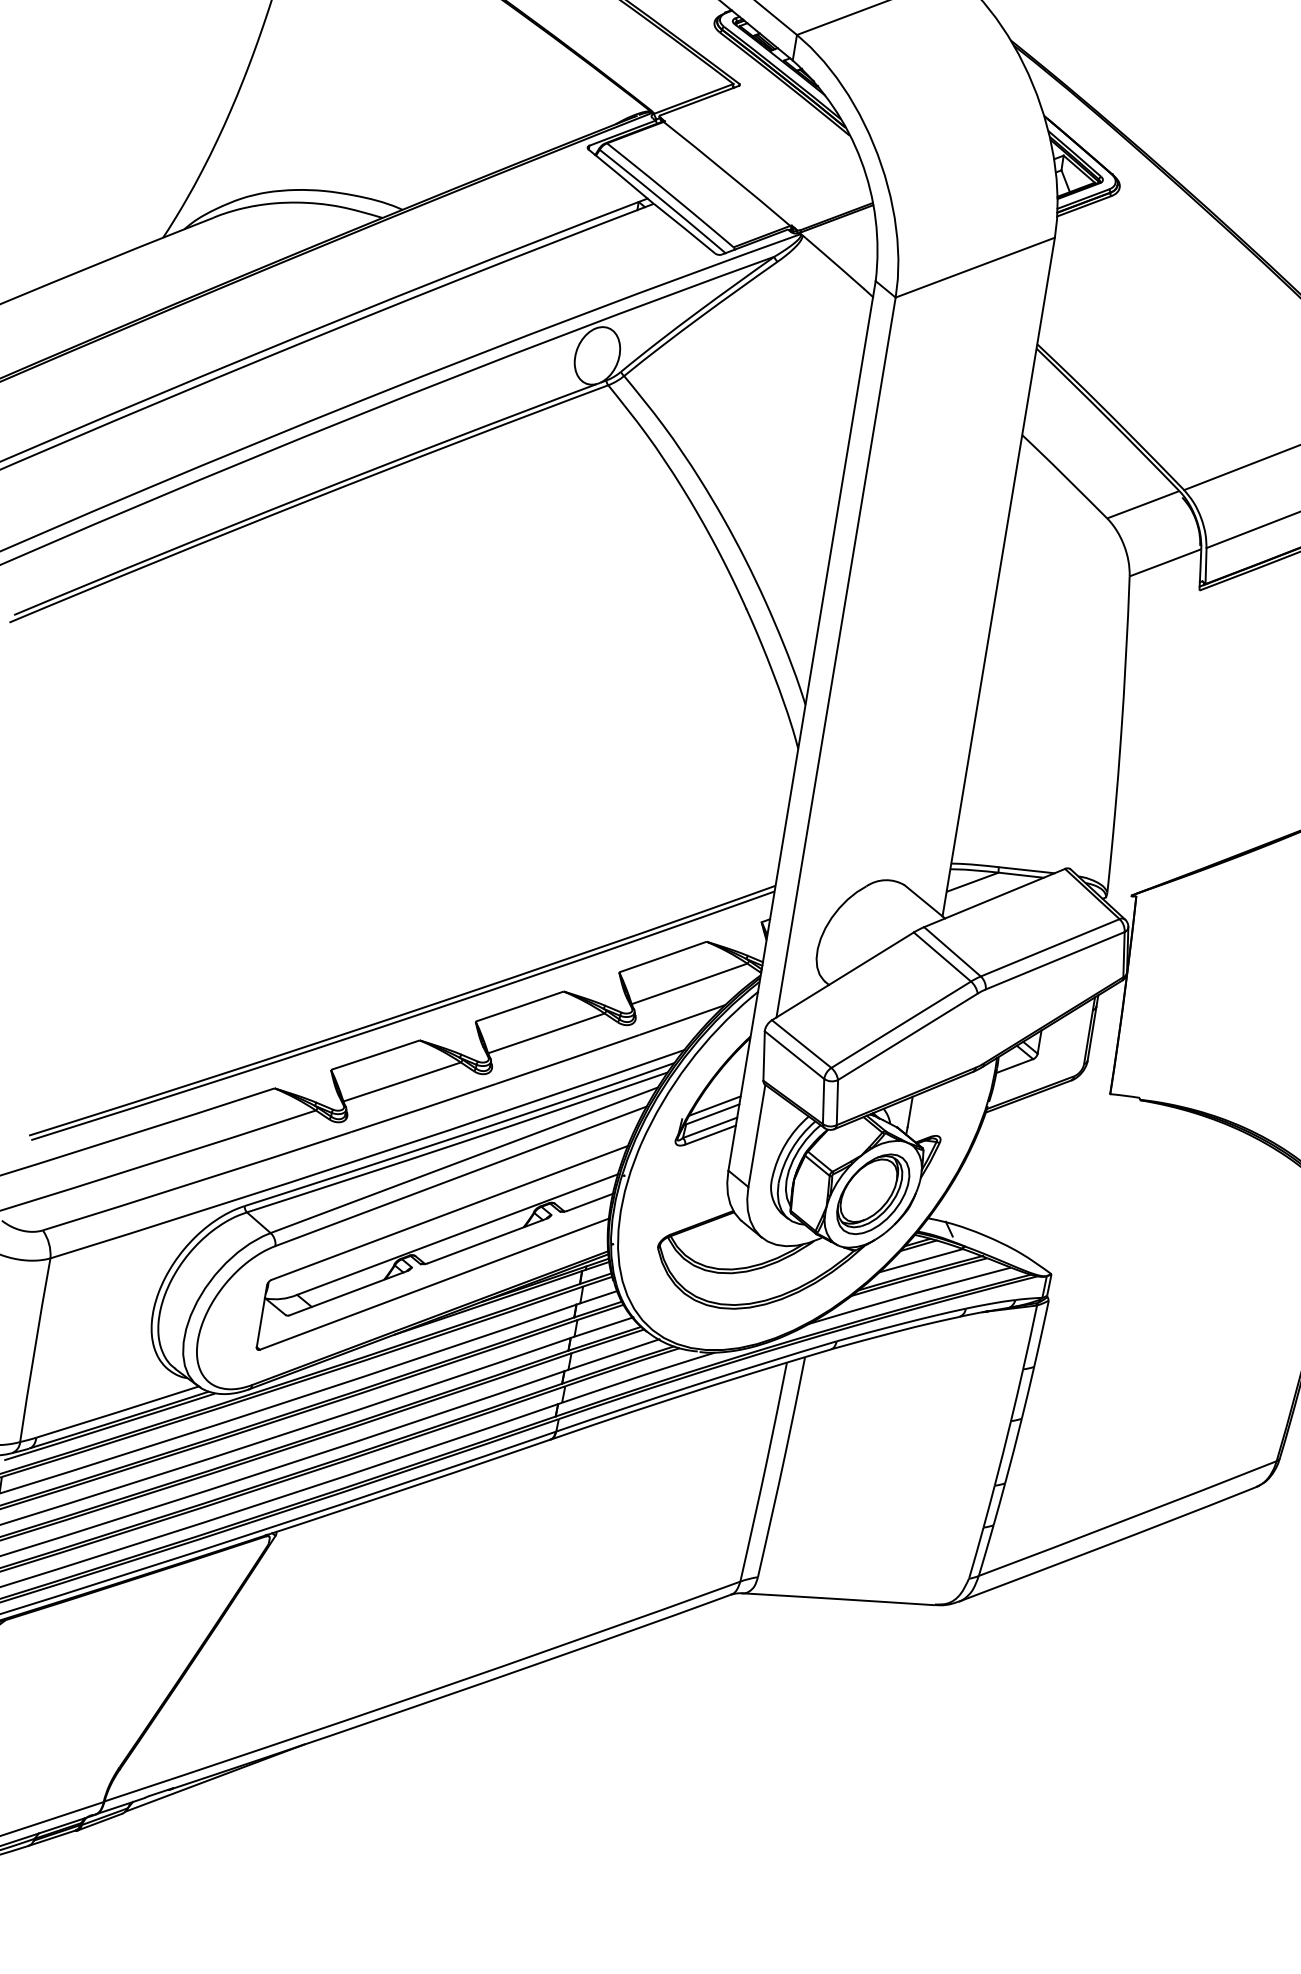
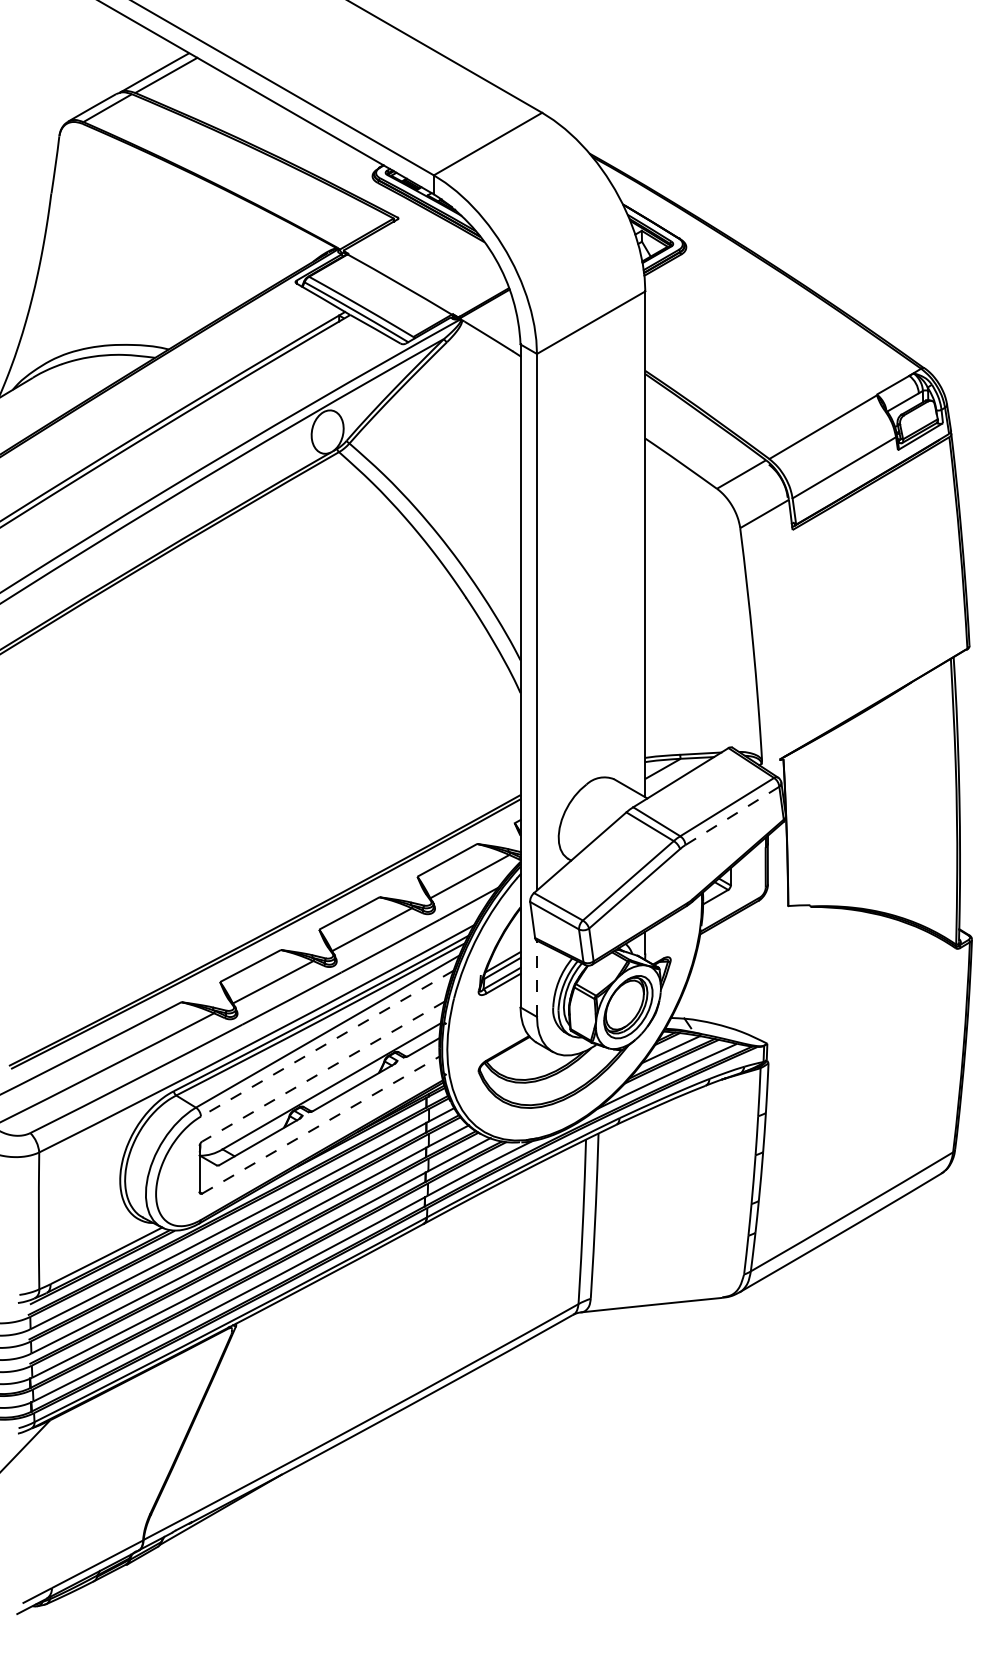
line: (1055, 961) -> (732, 816), solid -> dashed
line: (757, 1135) -> (537, 978), solid -> dashed
line: (461, 1176) -> (327, 1043), solid -> dashed
line: (449, 1212) -> (323, 1071), solid -> dashed
line: (435, 1283) -> (321, 1124), solid -> dashed

